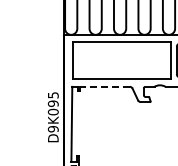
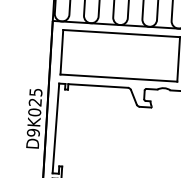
line: (104, 86) -> (97, 85), dashed -> solid
text: (53, 103) -> (35, 102), D9K095 -> D9K025

